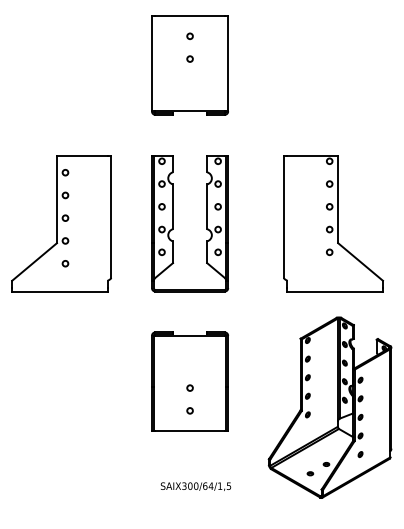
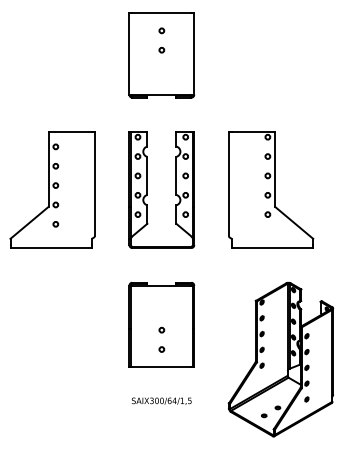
part: (333, 223) -> (271, 190), moved
part: (329, 407) -> (280, 359), moved
text: (195, 486) -> (161, 401), moved

